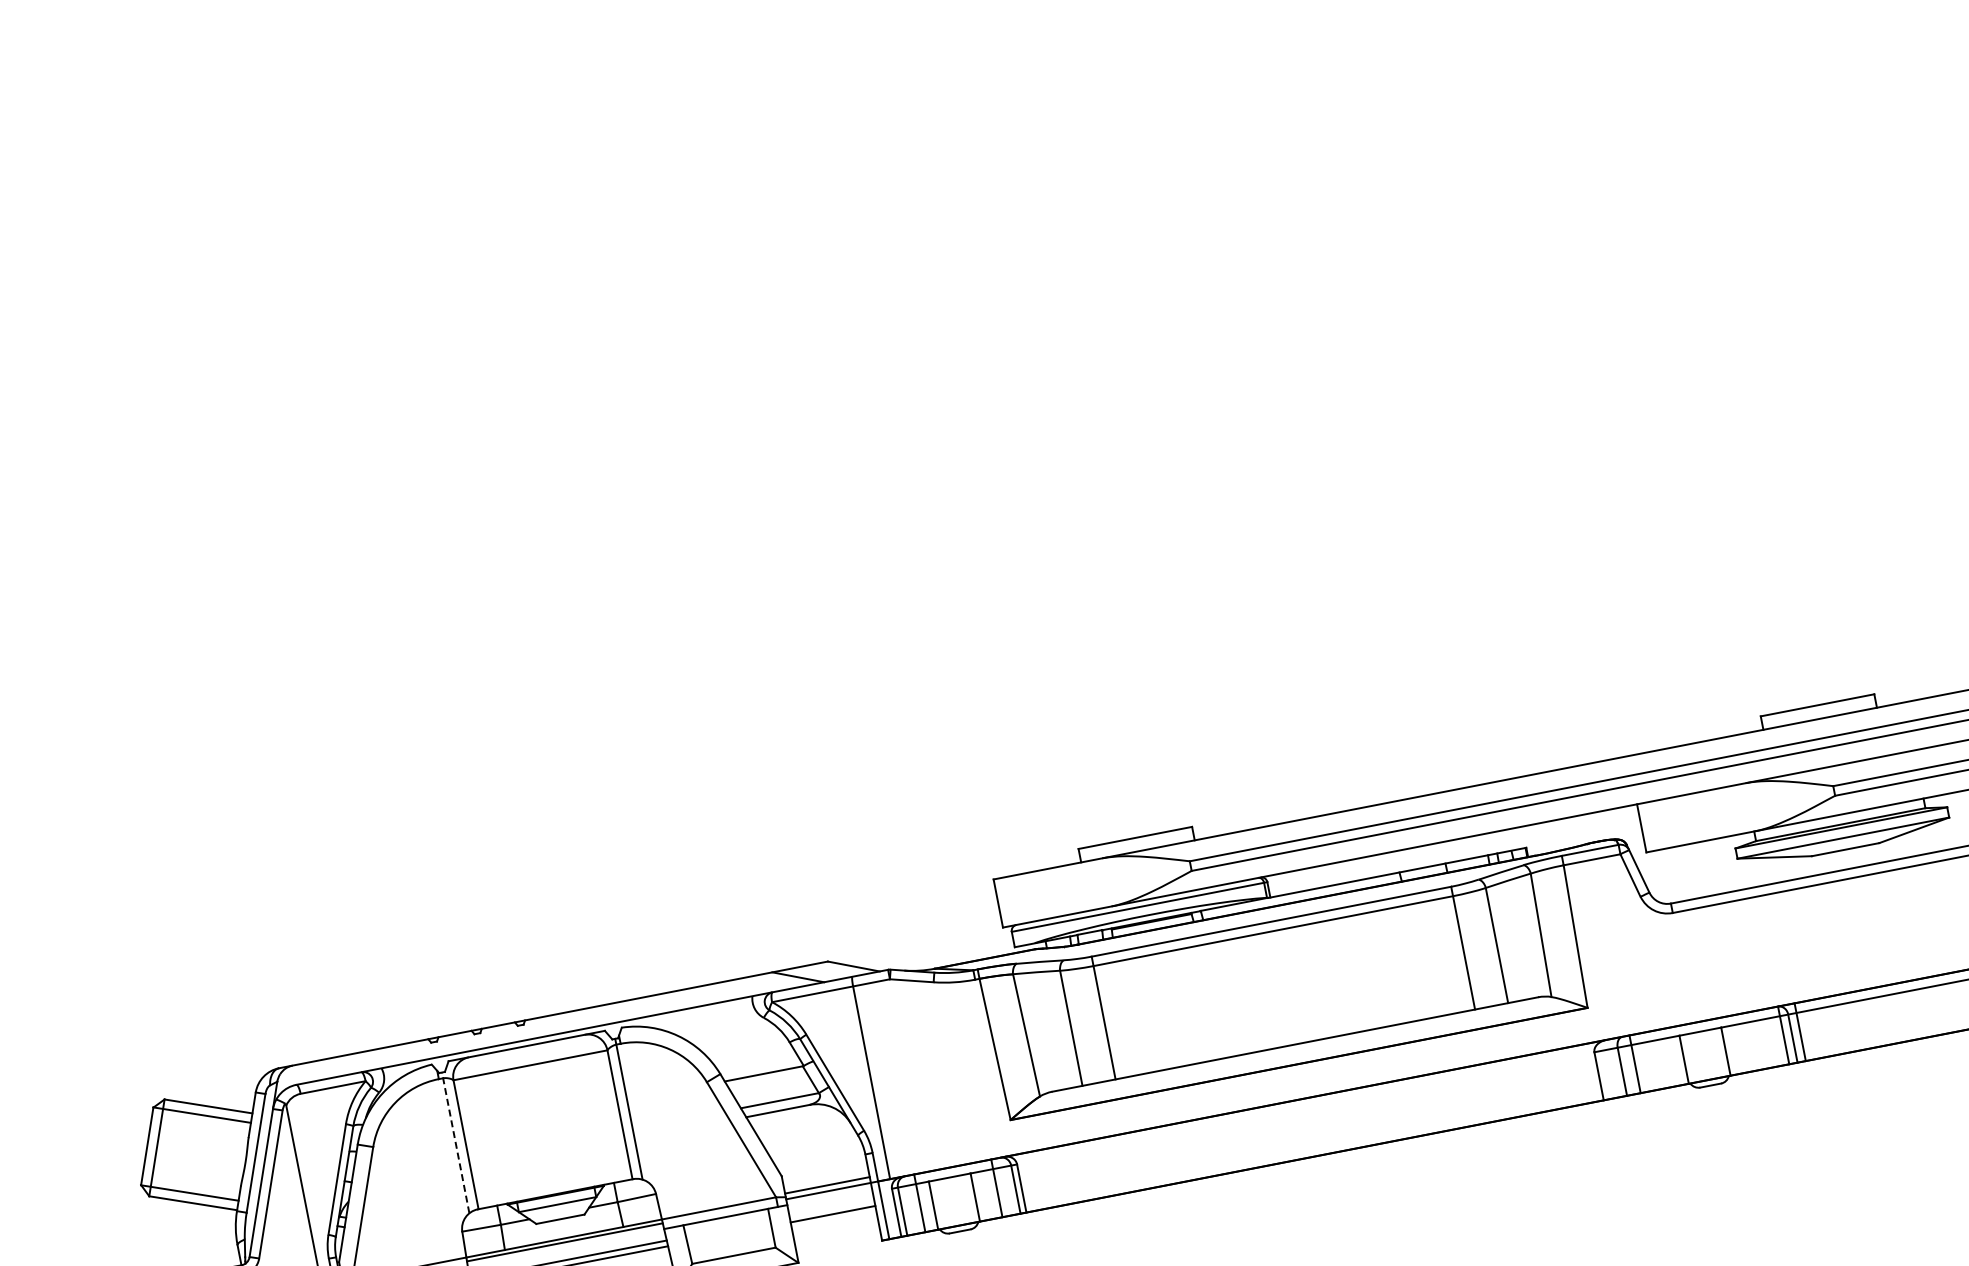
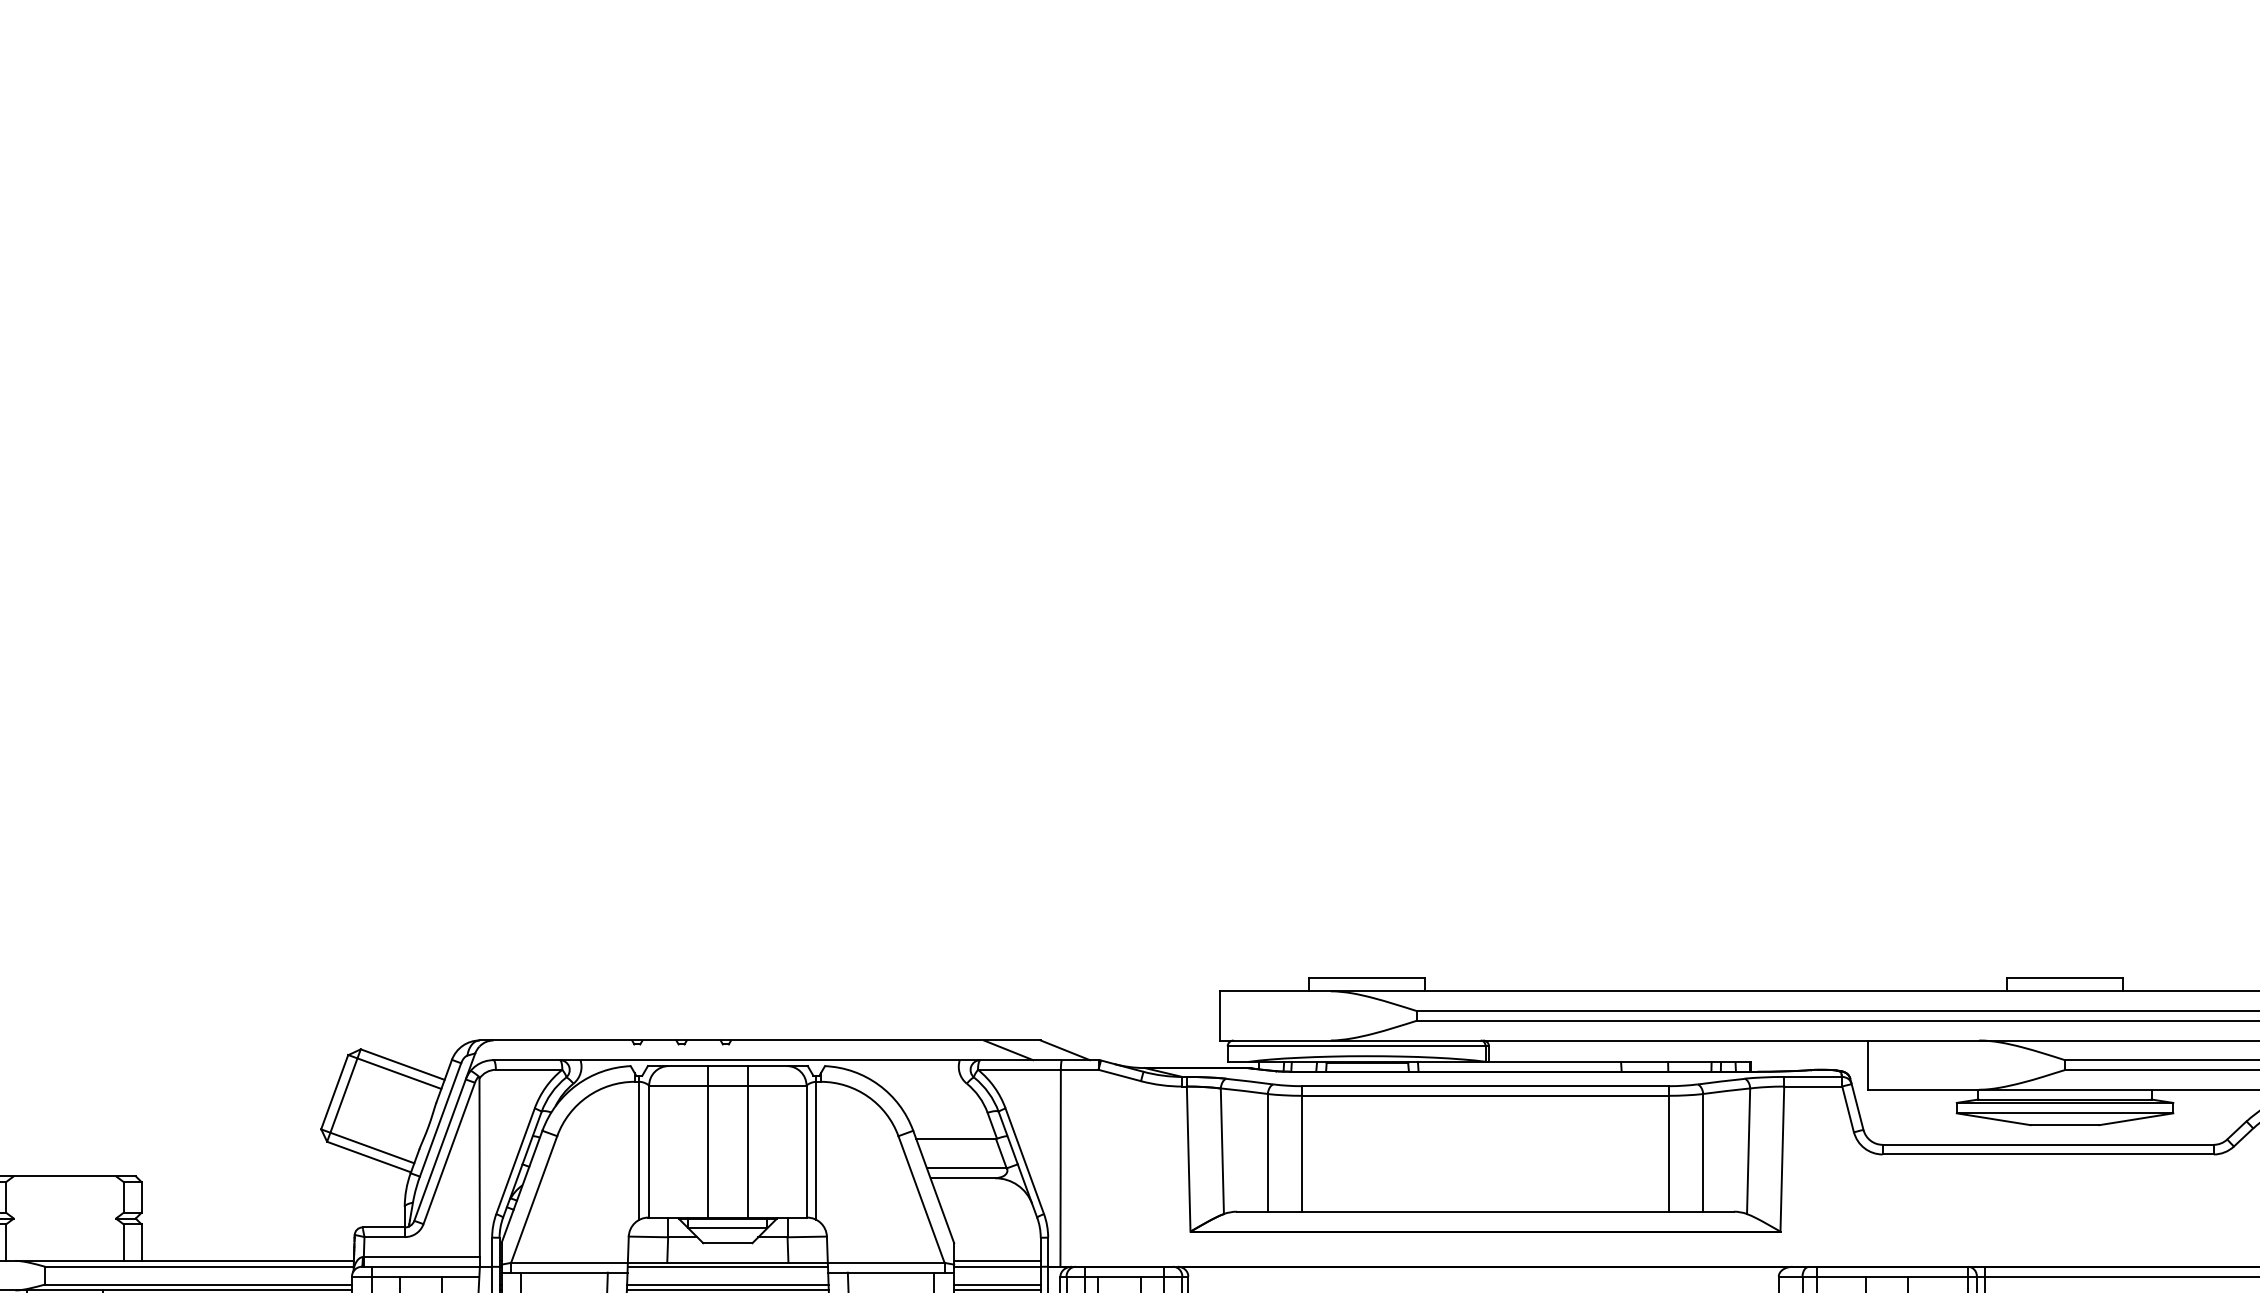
line: (560, 1116) -> (747, 1141), added
line: (522, 1123) -> (708, 1141), added
line: (455, 1142) -> (639, 1147), dashed -> solid
line: (831, 1208) -> (997, 1284), added

